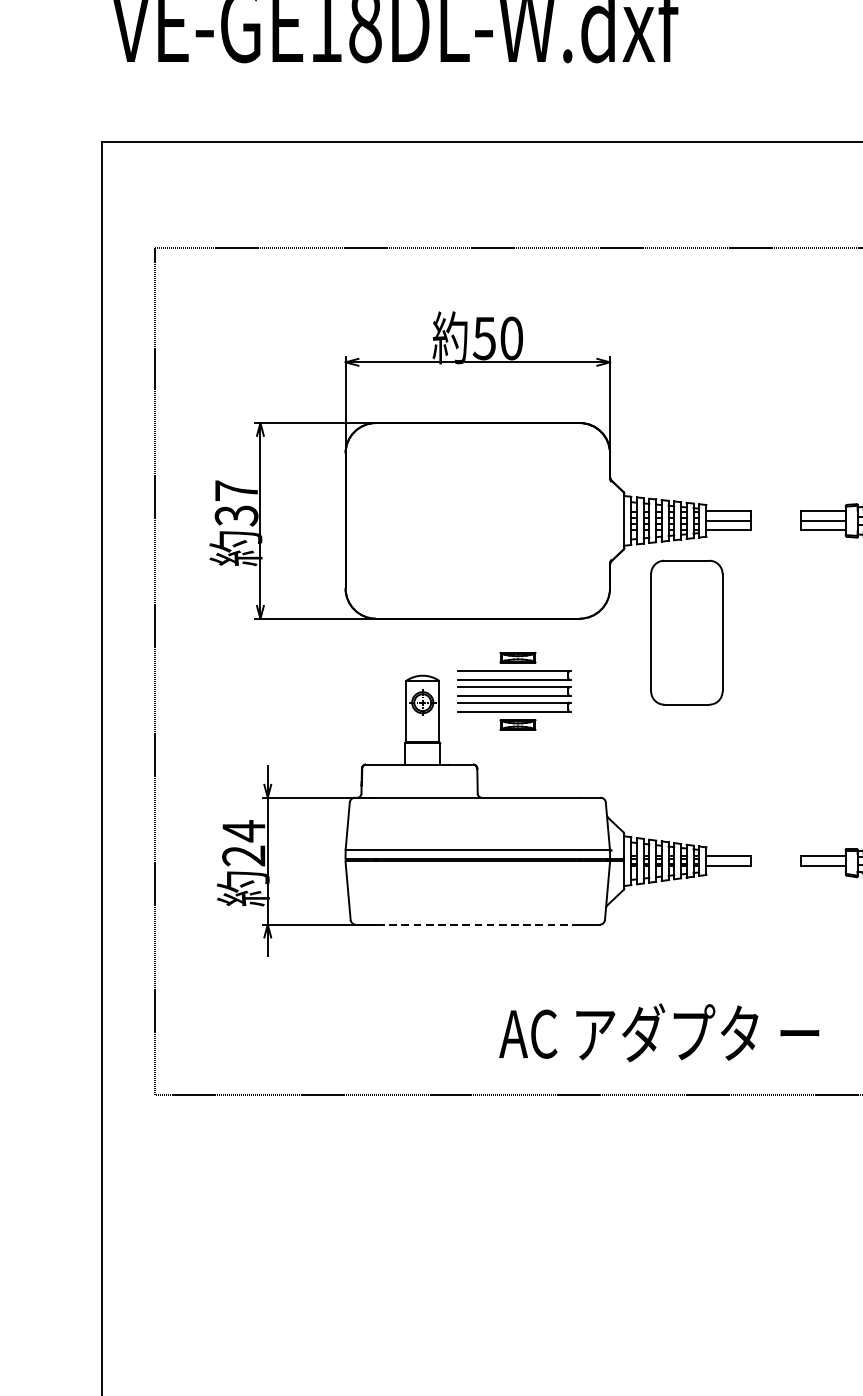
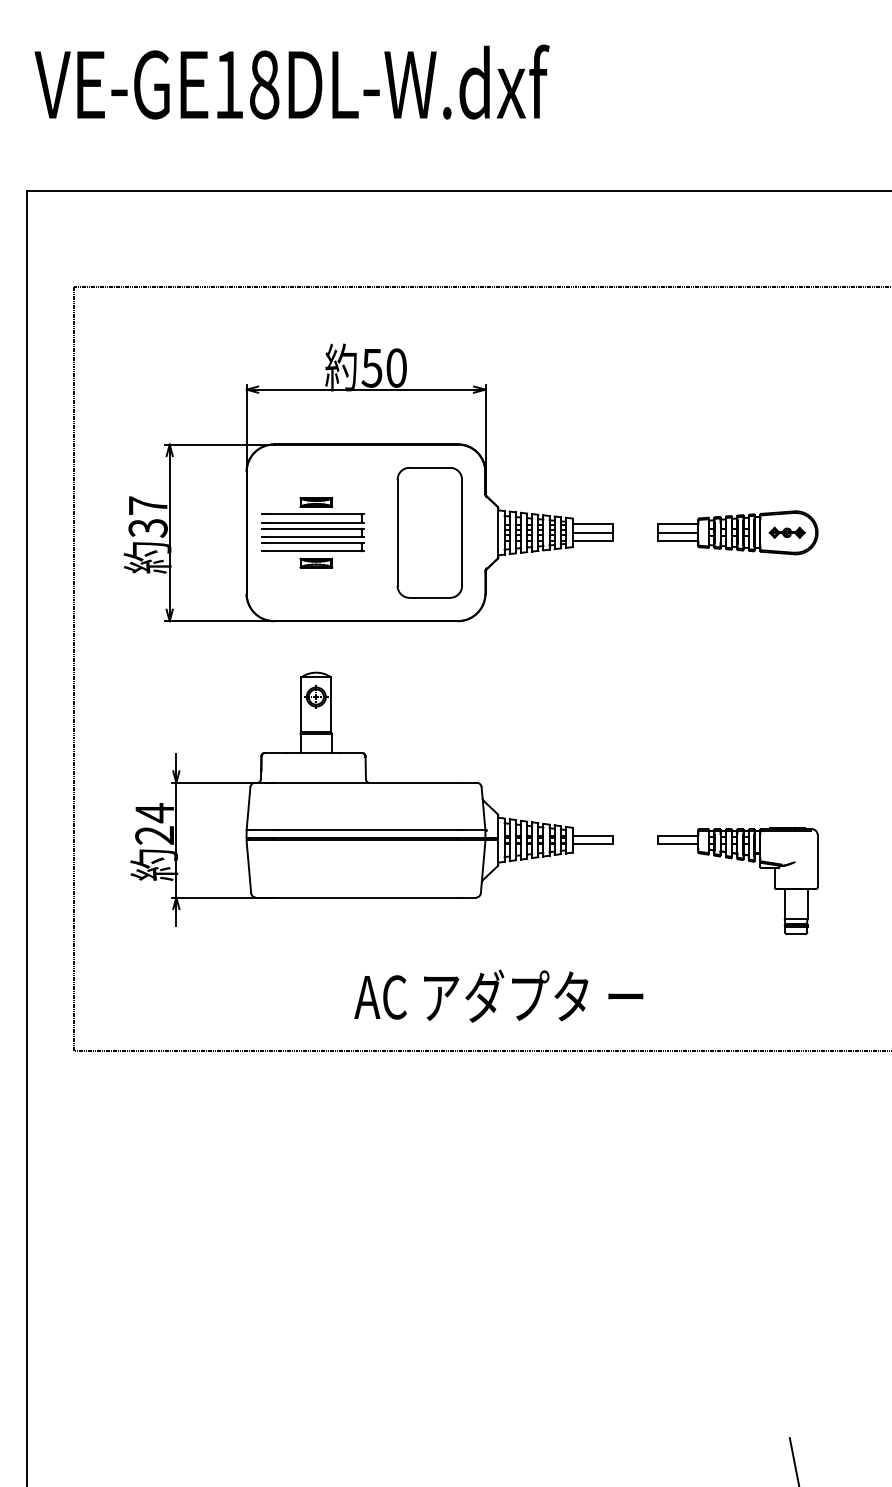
part: (686, 632) -> (429, 532), moved
part: (513, 691) -> (312, 532), moved
line: (477, 924) -> (365, 897), dashed -> solid
text: (658, 1032) -> (498, 995), moved

